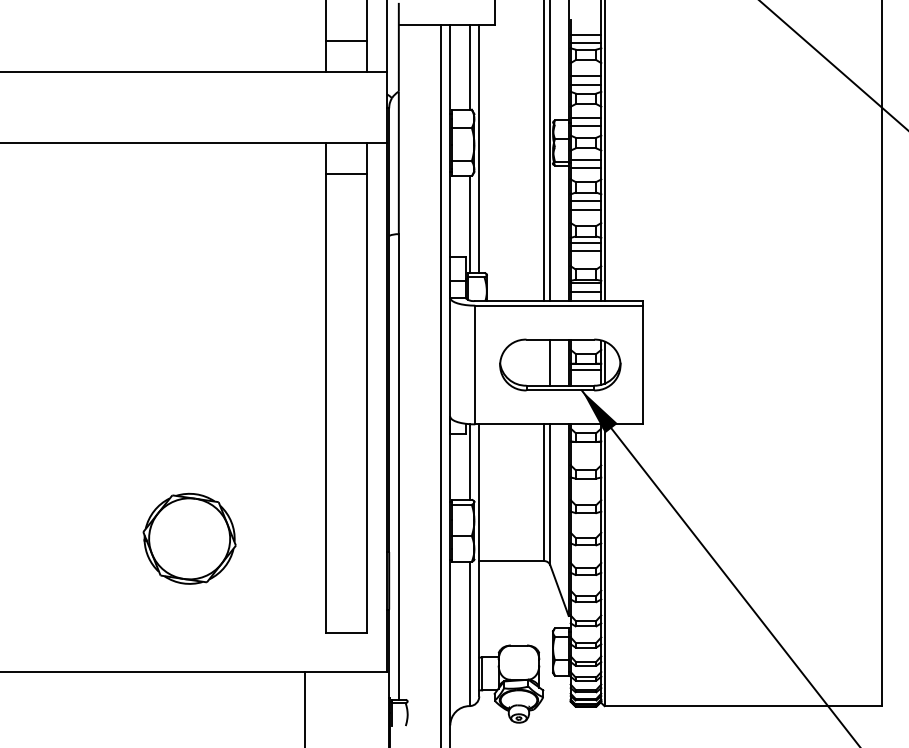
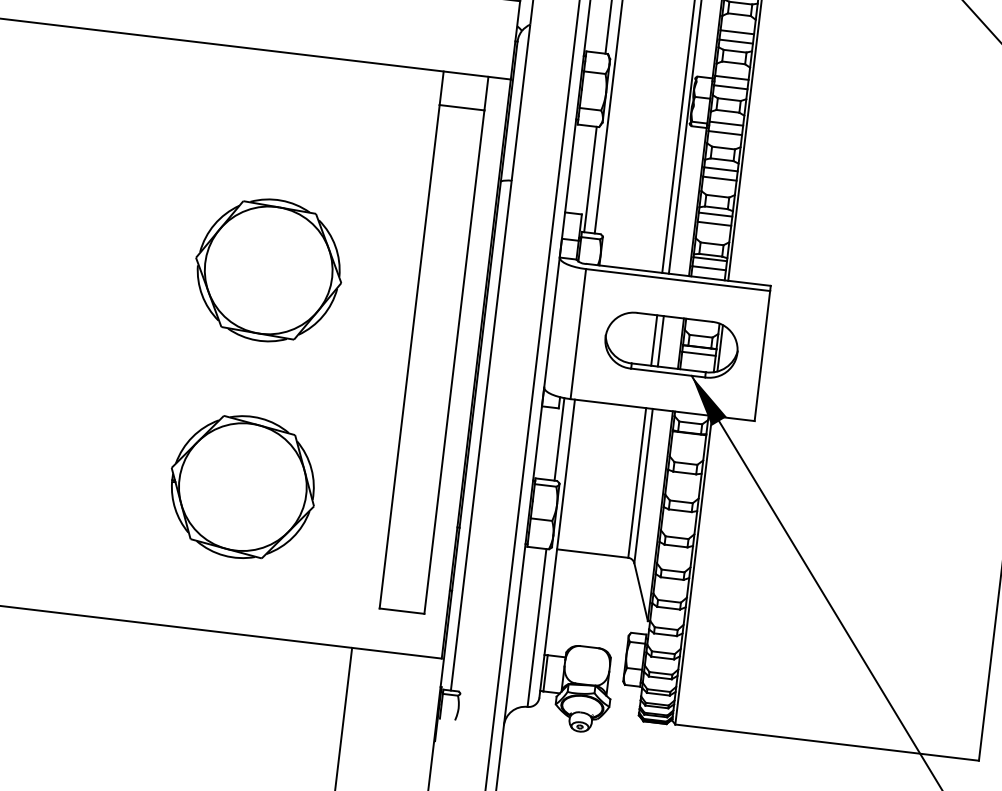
part: (189, 340) -> (268, 269), added
line: (544, 362) -> (654, 340), added
part: (189, 538) -> (242, 486), size x1.43

